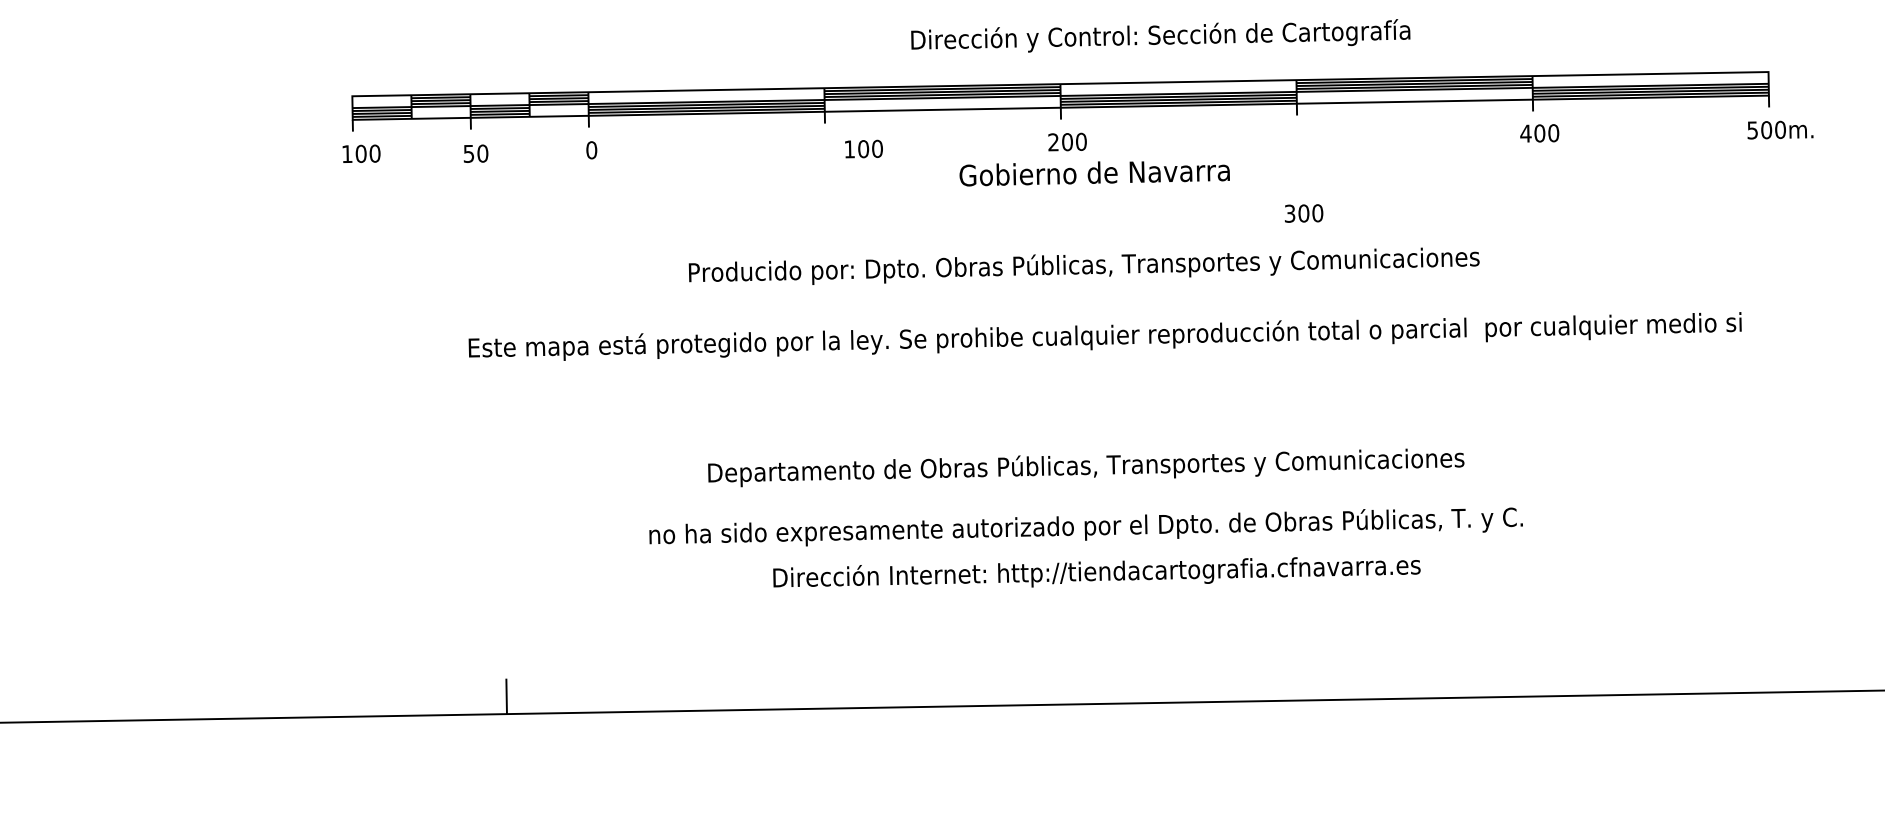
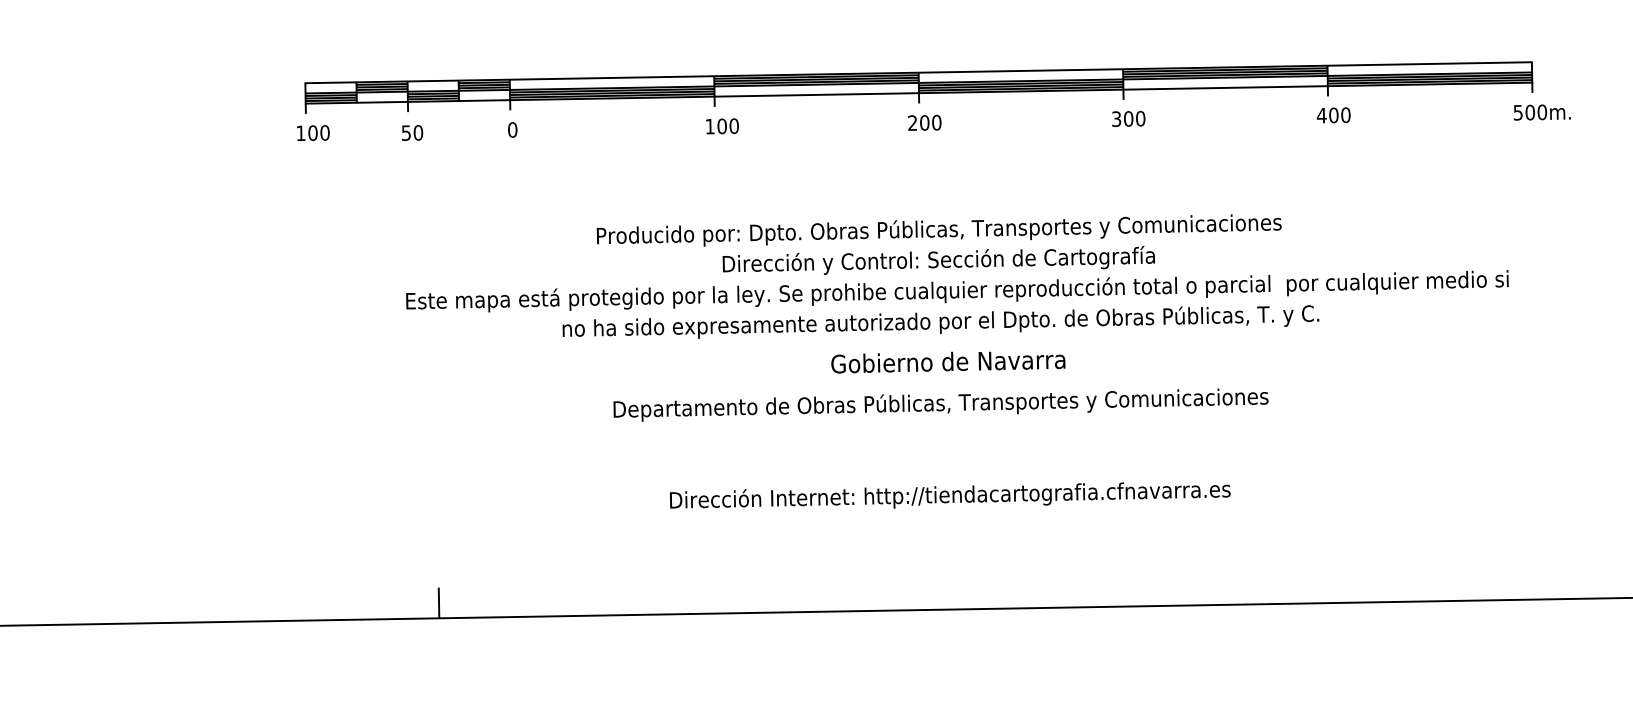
text: (1160, 35) -> (938, 260), moved
text: (863, 148) -> (722, 125), moved
text: (1094, 173) -> (948, 362), moved
text: (1304, 213) -> (1129, 118), moved
text: (1085, 526) -> (940, 321), moved

